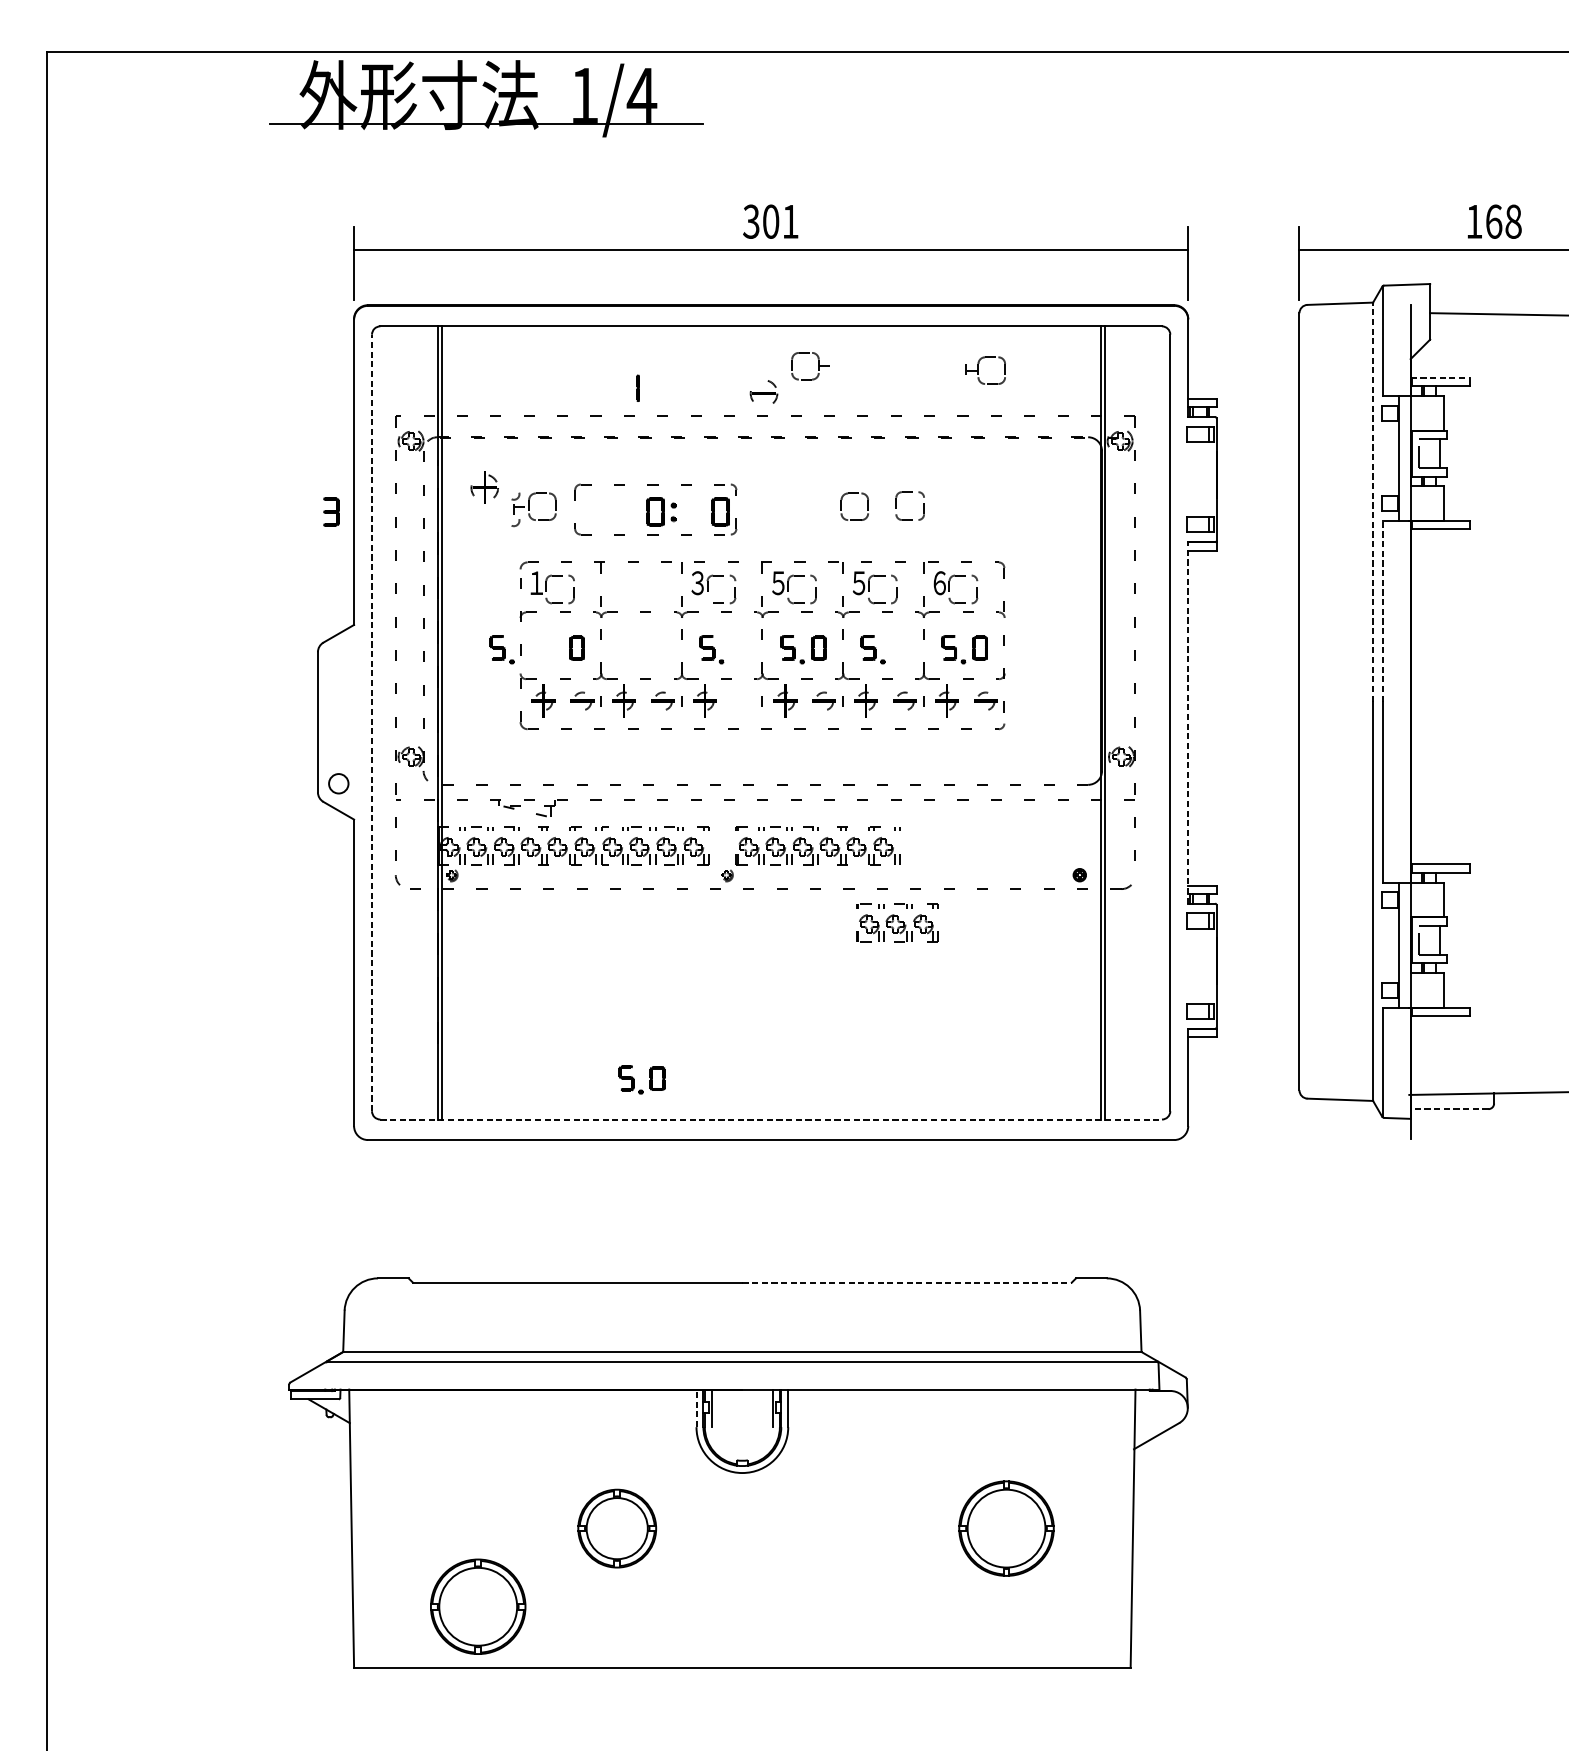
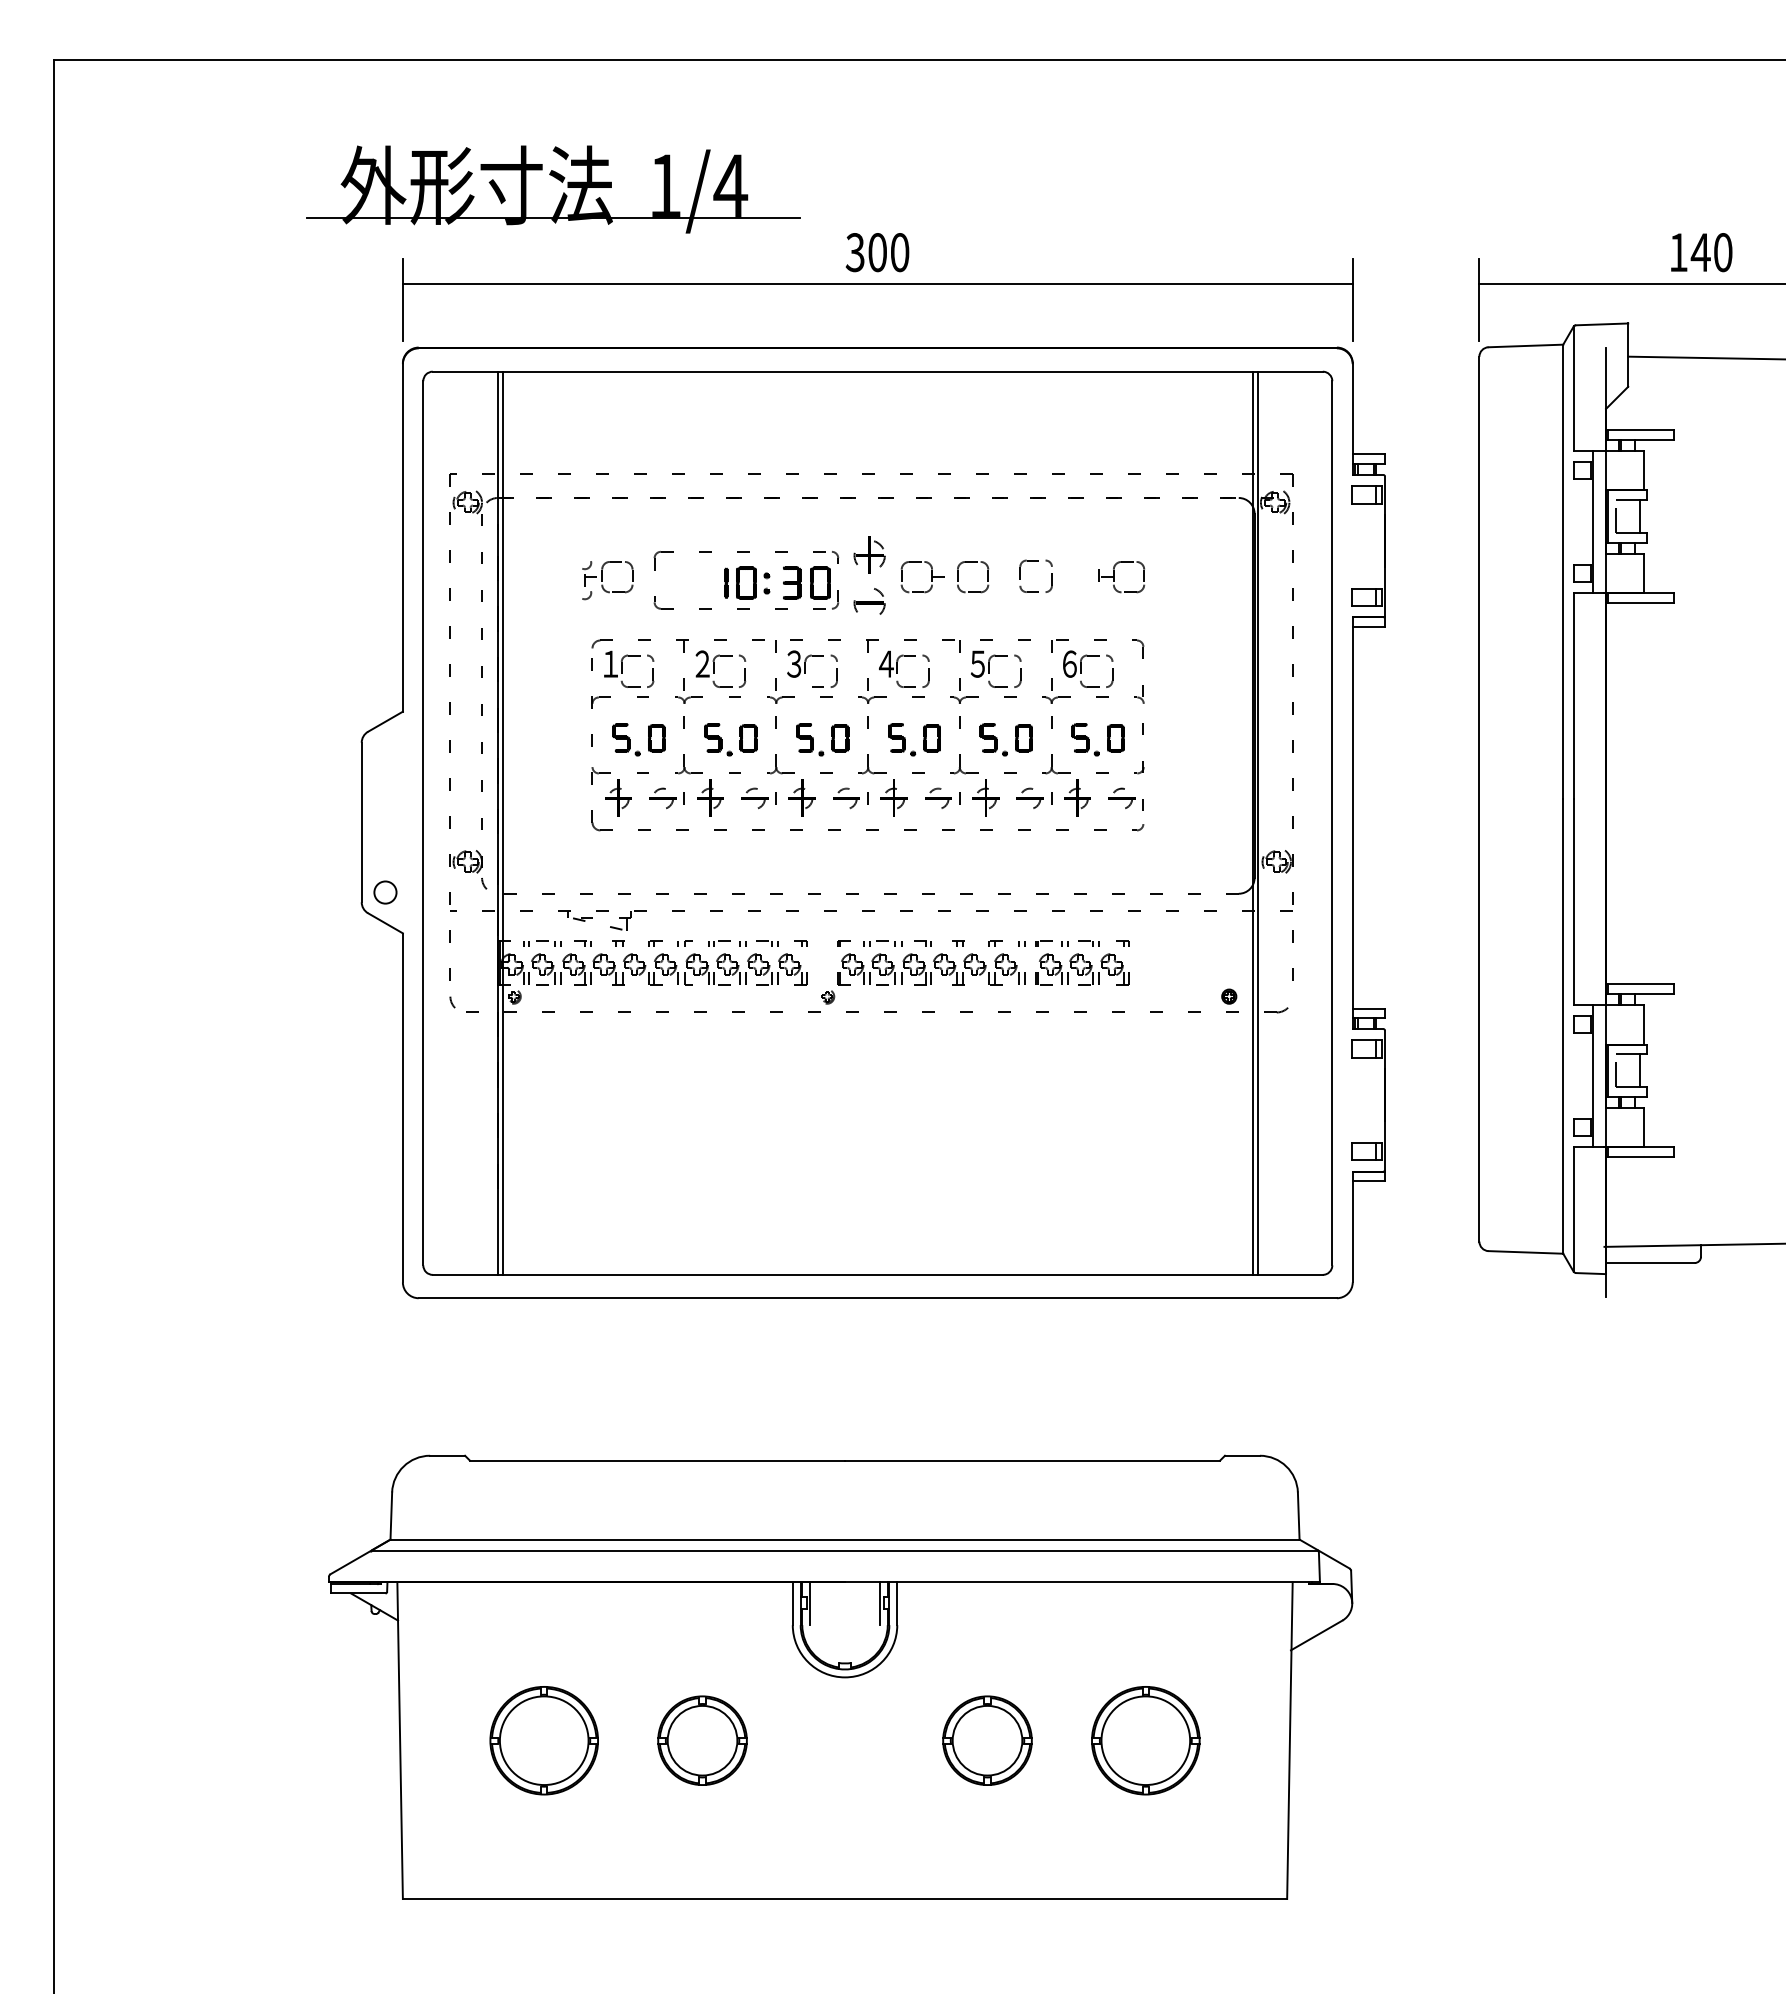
part: (490, 90) -> (558, 180), moved
text: (791, 221) -> (900, 252), 301 -> 300
text: (1503, 221) -> (1711, 252), 168 -> 140
part: (818, 366) -> (931, 577), moved
part: (979, 370) -> (1114, 577), moved
line: (1440, 377) -> (1639, 430), dashed -> solid
line: (638, 387) -> (726, 582), moved
part: (763, 392) -> (869, 601), moved
part: (484, 486) -> (869, 554), moved
line: (1373, 501) -> (1563, 571), dashed -> solid
part: (331, 511) -> (792, 582), moved
text: (778, 582) -> (886, 663), ５ -> ４
part: (633, 587) -> (720, 668), added
line: (1382, 611) -> (1574, 696), dashed -> solid
part: (738, 648) -> (840, 738), added
part: (899, 648) -> (1023, 738), added
part: (502, 649) -> (626, 739), moved
part: (743, 701) -> (846, 798), added
line: (372, 722) -> (423, 822), dashed -> solid
line: (1188, 723) -> (1352, 823), dashed -> solid
part: (897, 922) -> (1082, 962), moved
part: (634, 1079) -> (722, 739), moved
line: (1448, 1109) -> (1649, 1263), dashed -> solid
line: (771, 1119) -> (878, 1274), dashed -> solid
line: (907, 1282) -> (1032, 1460), dashed -> solid
line: (696, 1408) -> (792, 1603), dashed -> solid
part: (867, 1528) -> (987, 1740), added
part: (477, 1606) -> (543, 1740), moved

